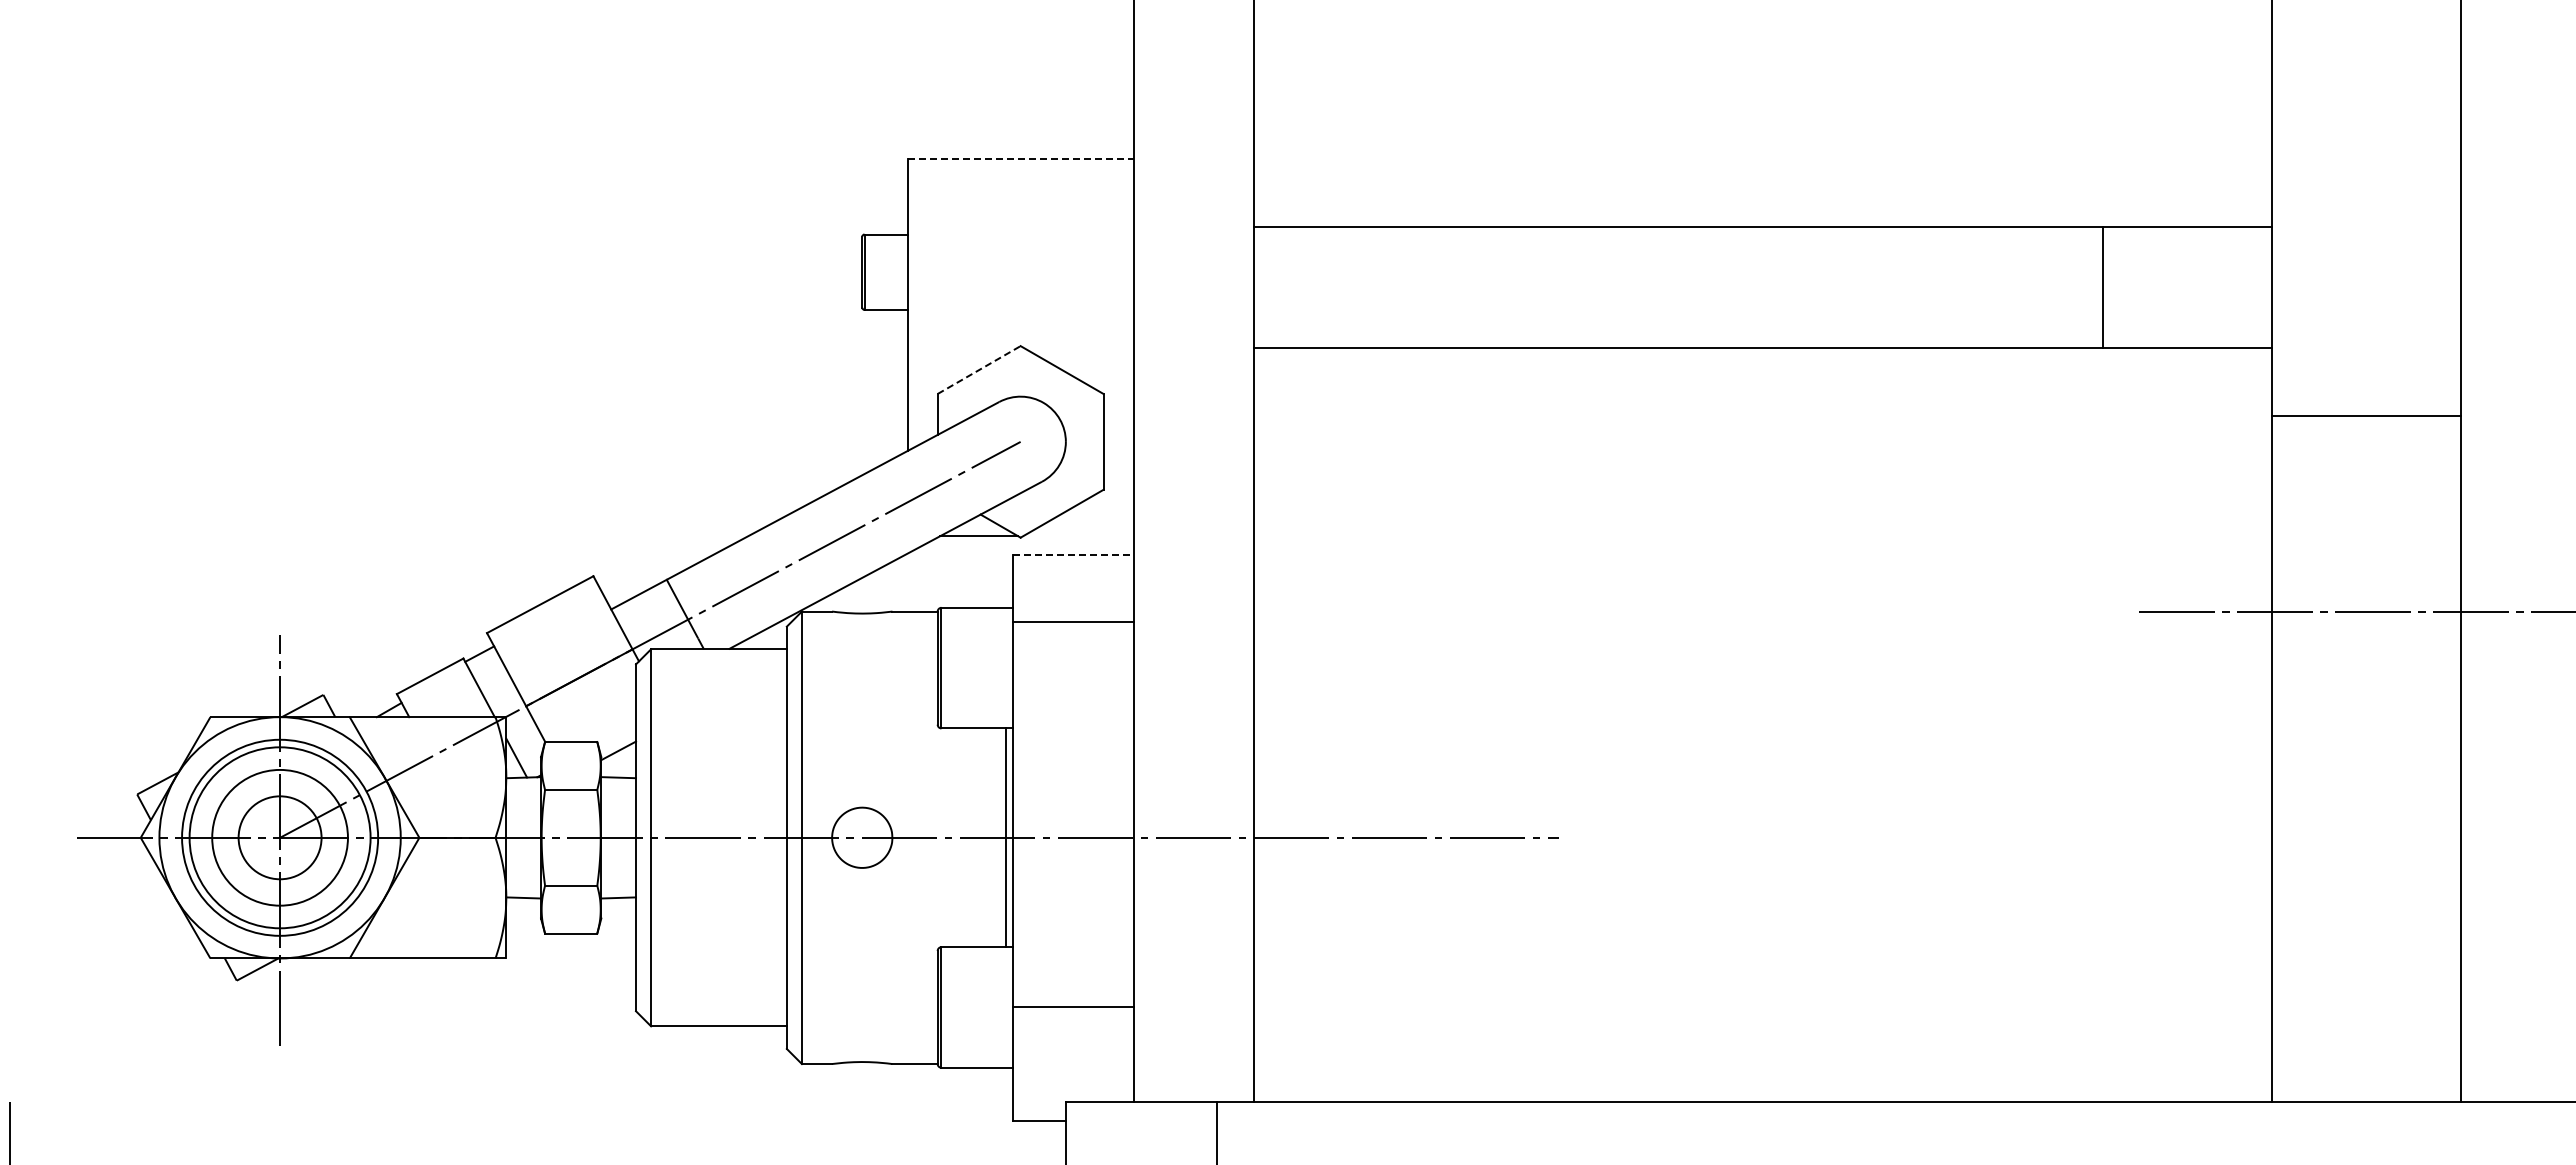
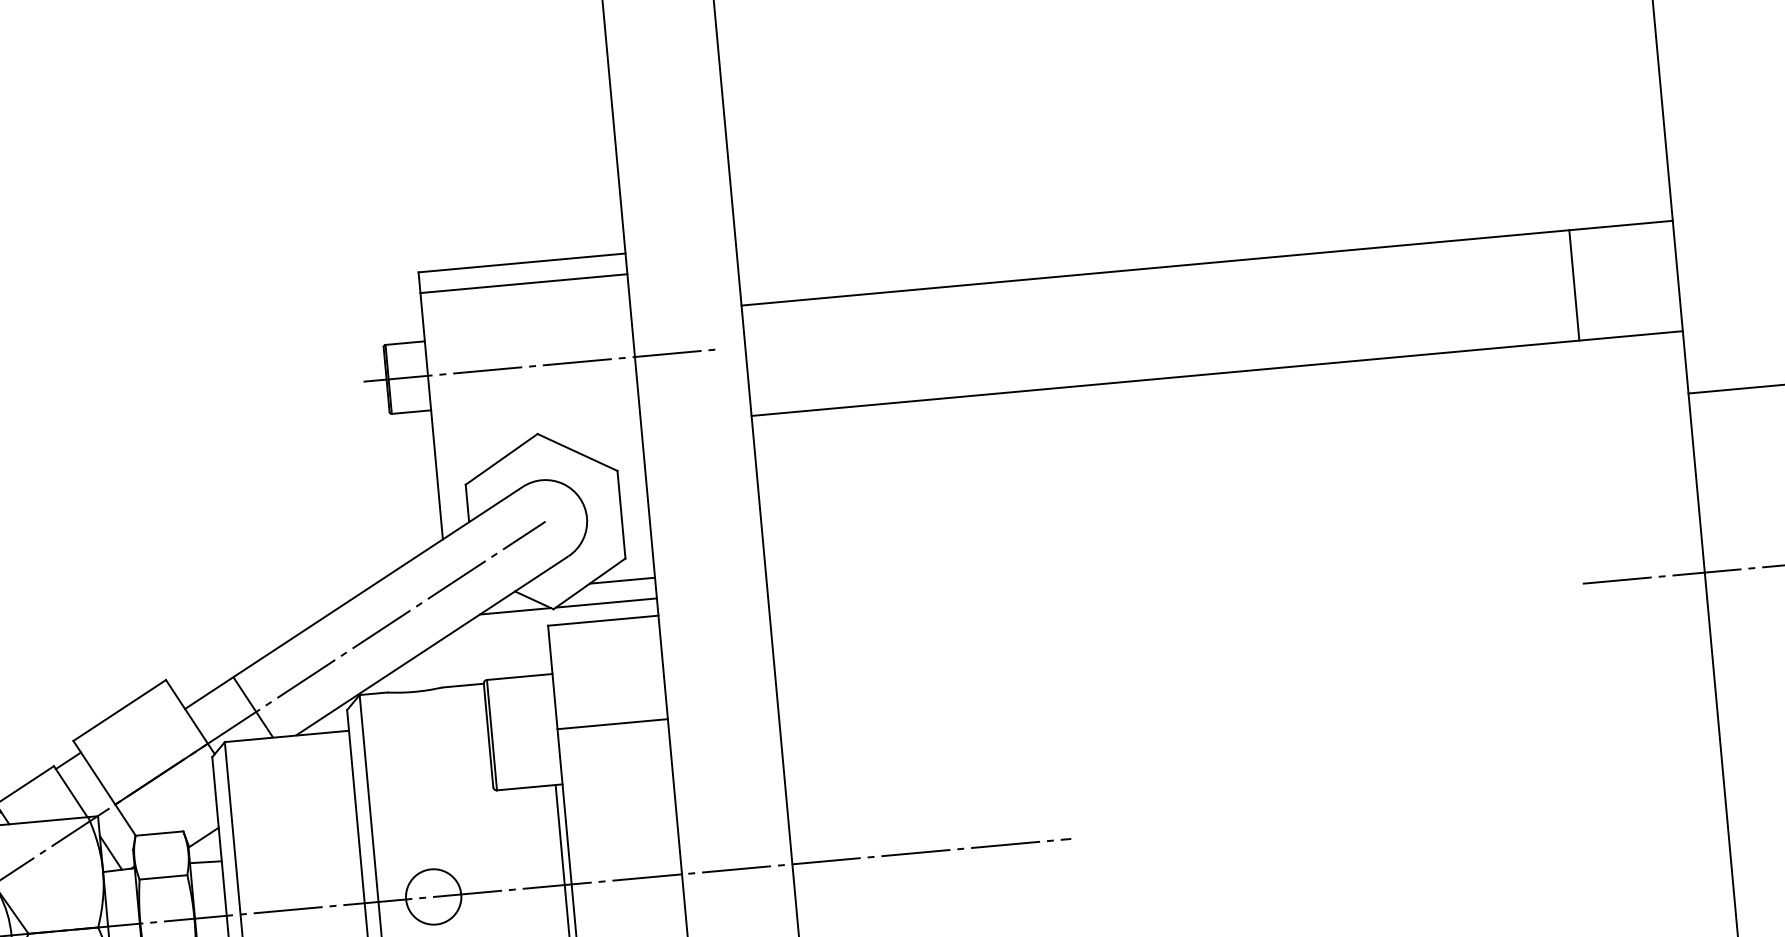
line: (1021, 159) -> (522, 263), dashed -> solid
line: (1020, 181) -> (523, 283), added
line: (1029, 272) -> (539, 365), added
line: (2103, 286) -> (1574, 284), moved
line: (979, 370) -> (502, 459), dashed -> solid
line: (1097, 513) -> (621, 580), added
line: (1078, 536) -> (606, 603), added
line: (1073, 555) -> (603, 621), dashed -> solid
line: (1073, 622) -> (612, 724), moved

